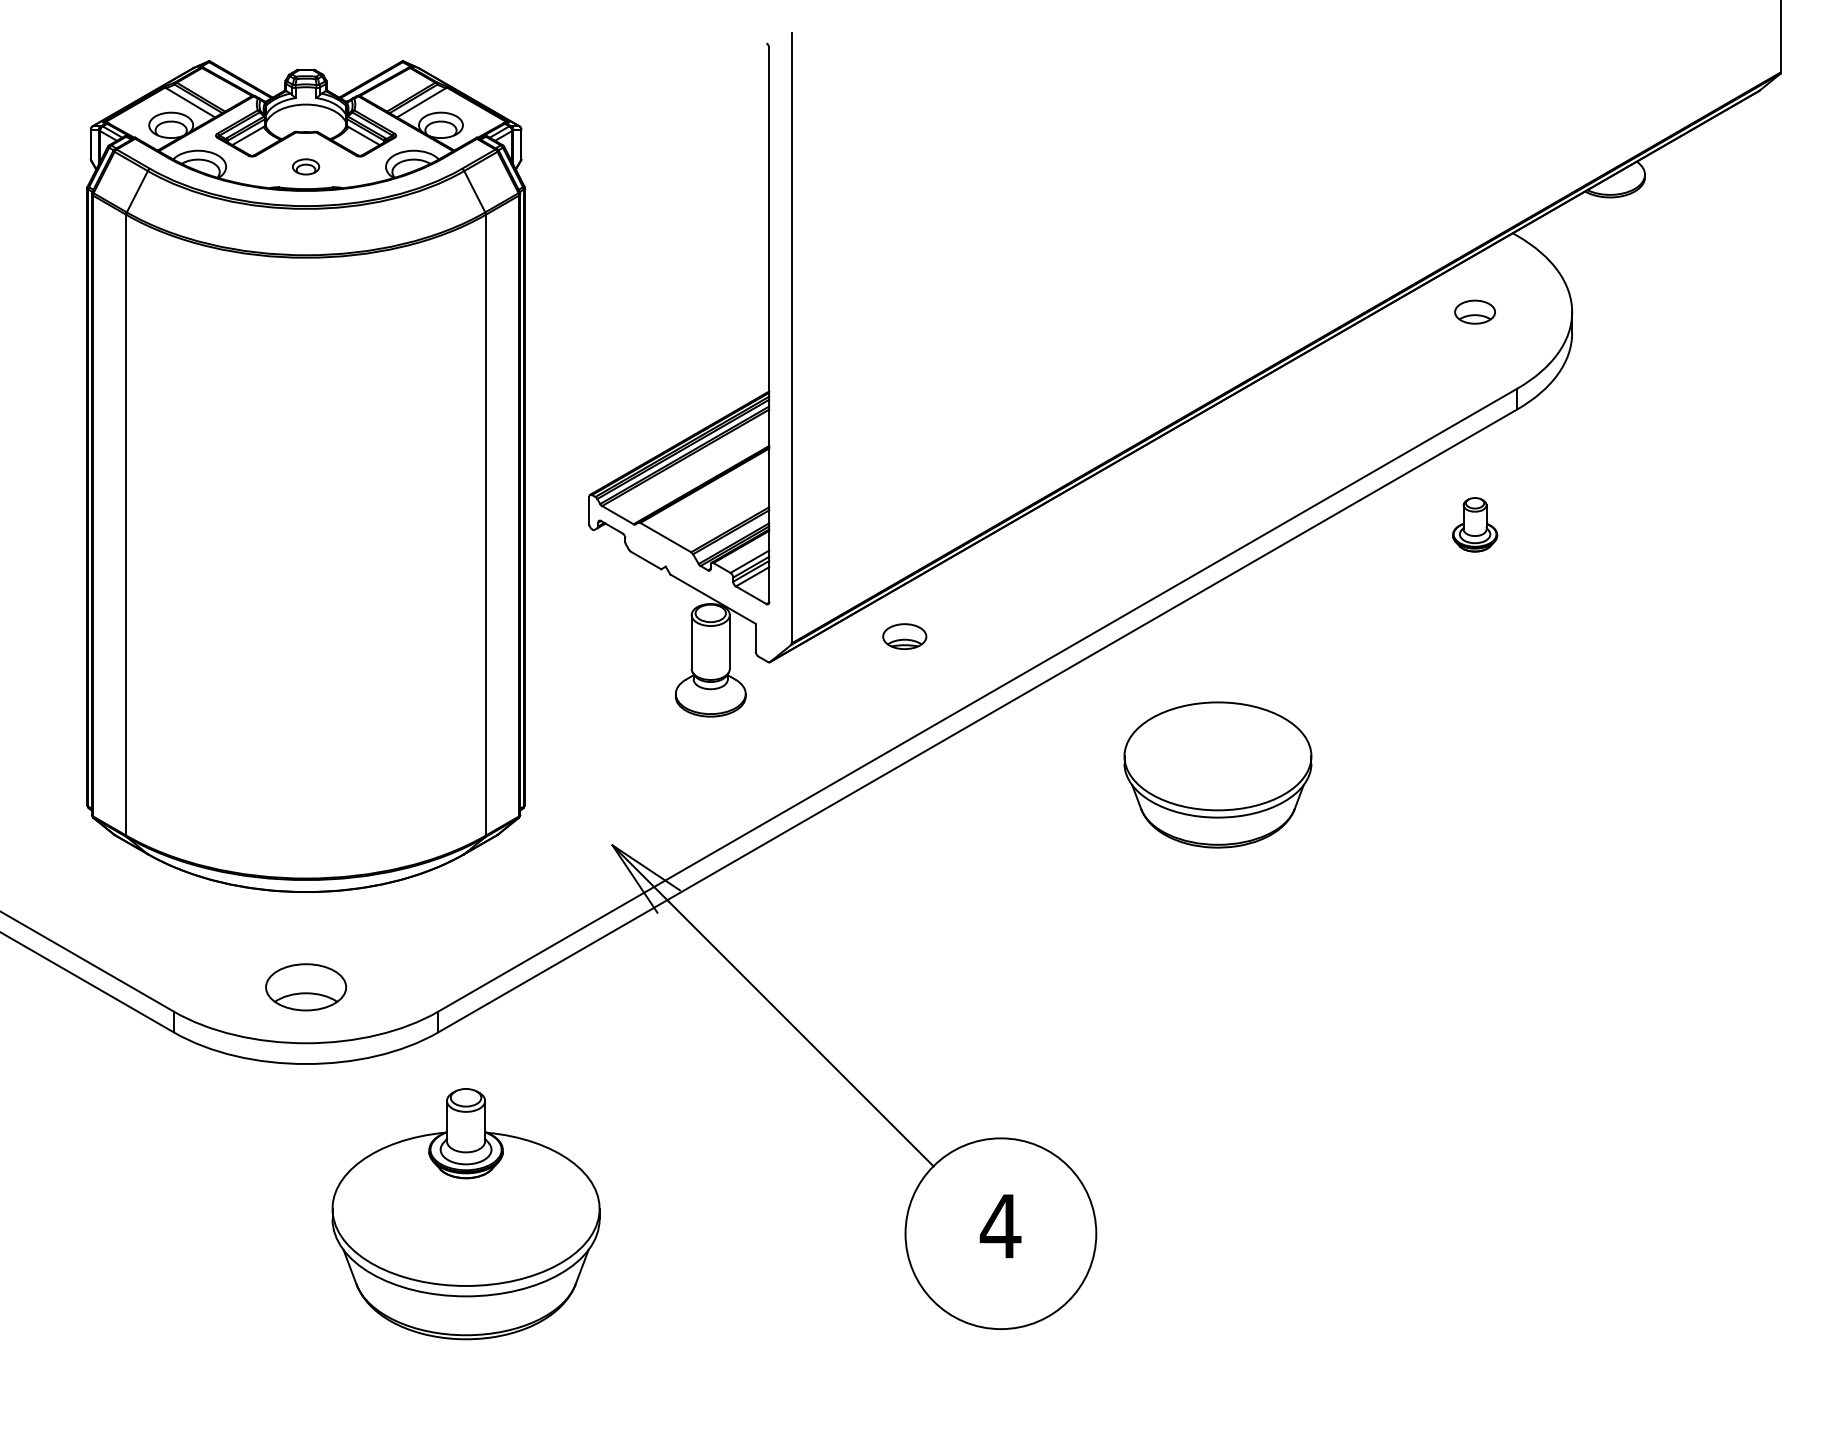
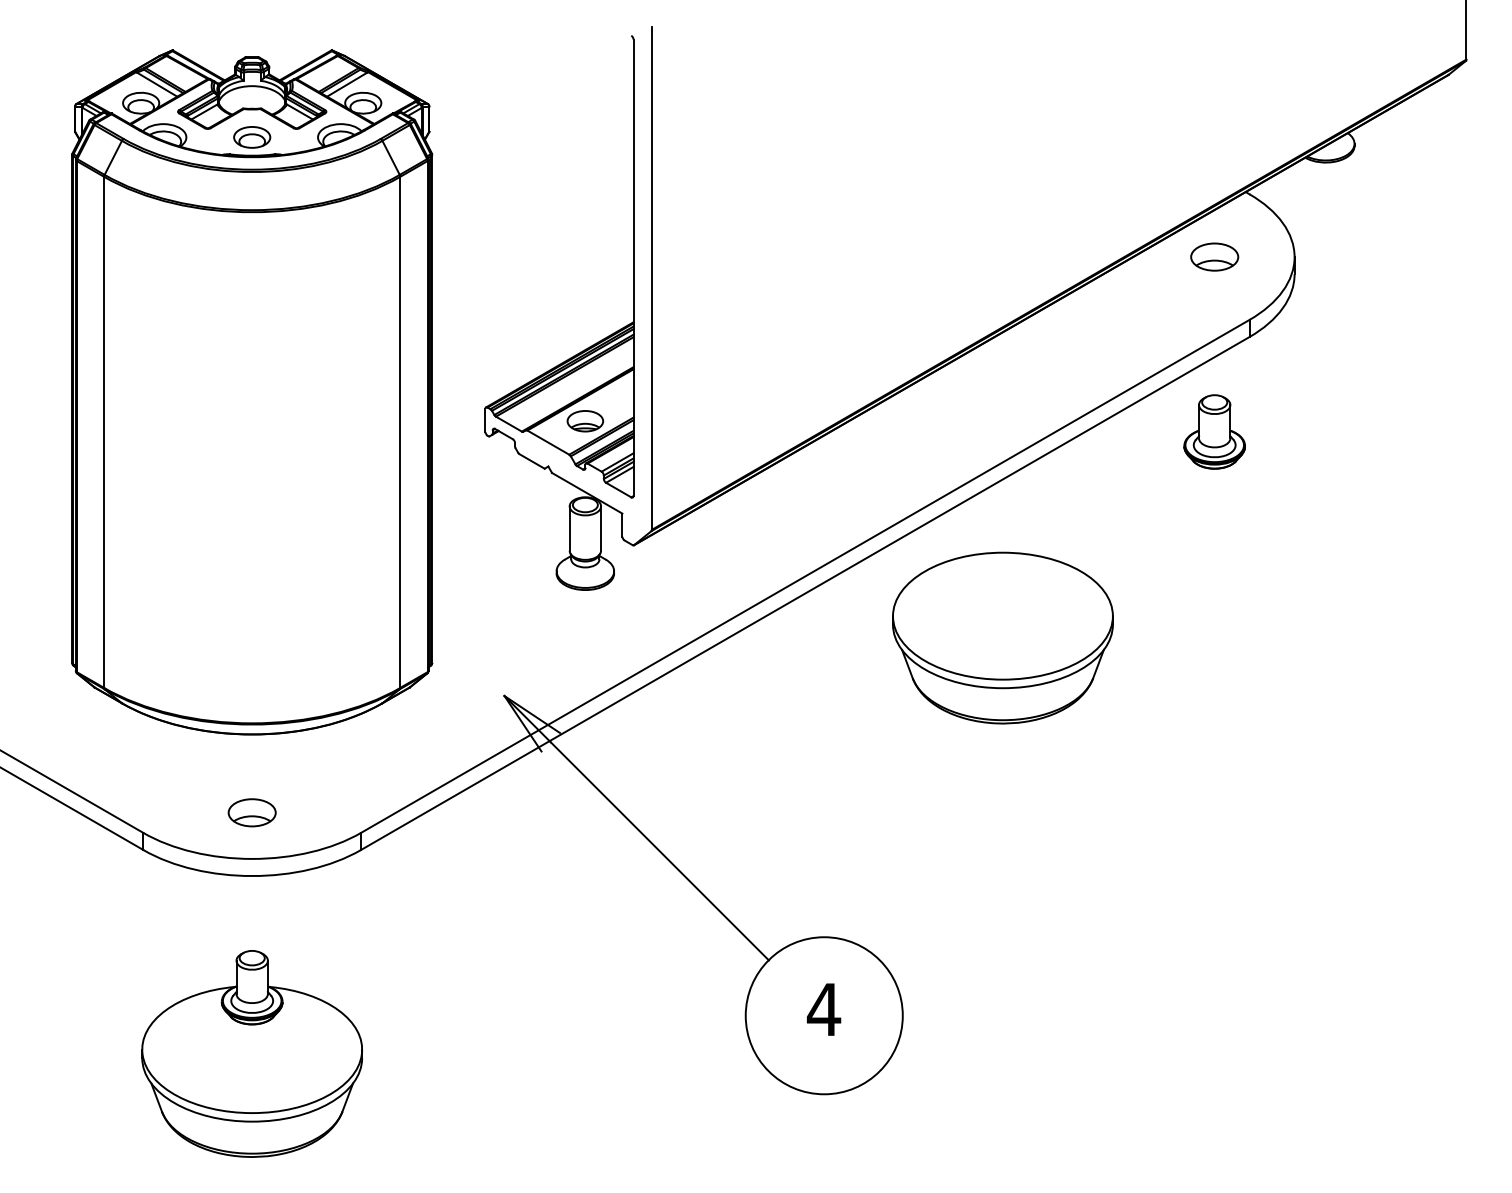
part: (305, 166) -> (251, 137), size x1.67
part: (1474, 311) -> (1214, 256), size x1.43
part: (1474, 524) -> (1214, 431), size x1.67
part: (904, 636) -> (585, 421), moved
part: (1217, 774) -> (1002, 637), size x1.43
part: (305, 986) -> (251, 812), size x0.71
part: (465, 1214) -> (251, 1054), moved

